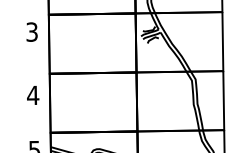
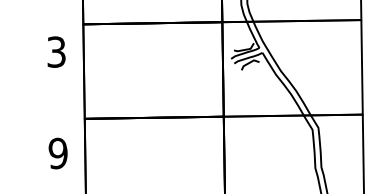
text: (33, 95) -> (58, 153), 4 -> 9

